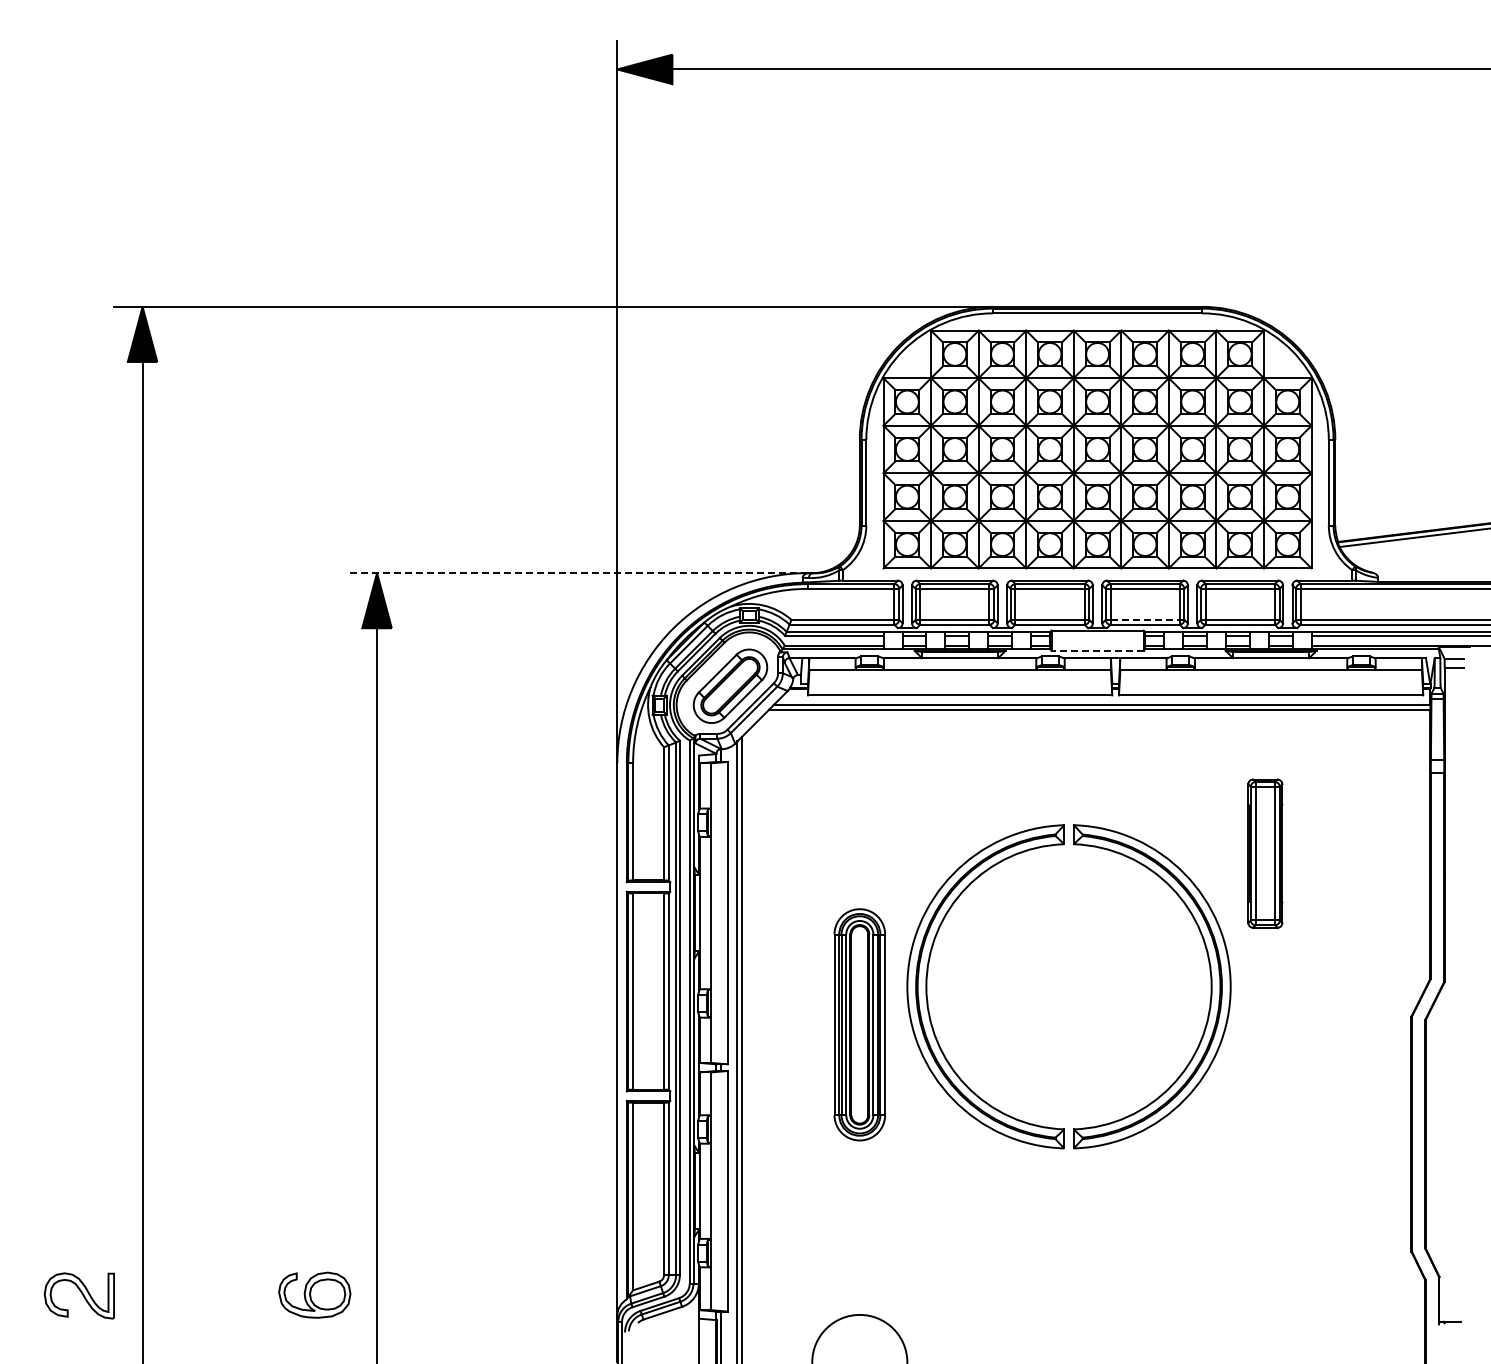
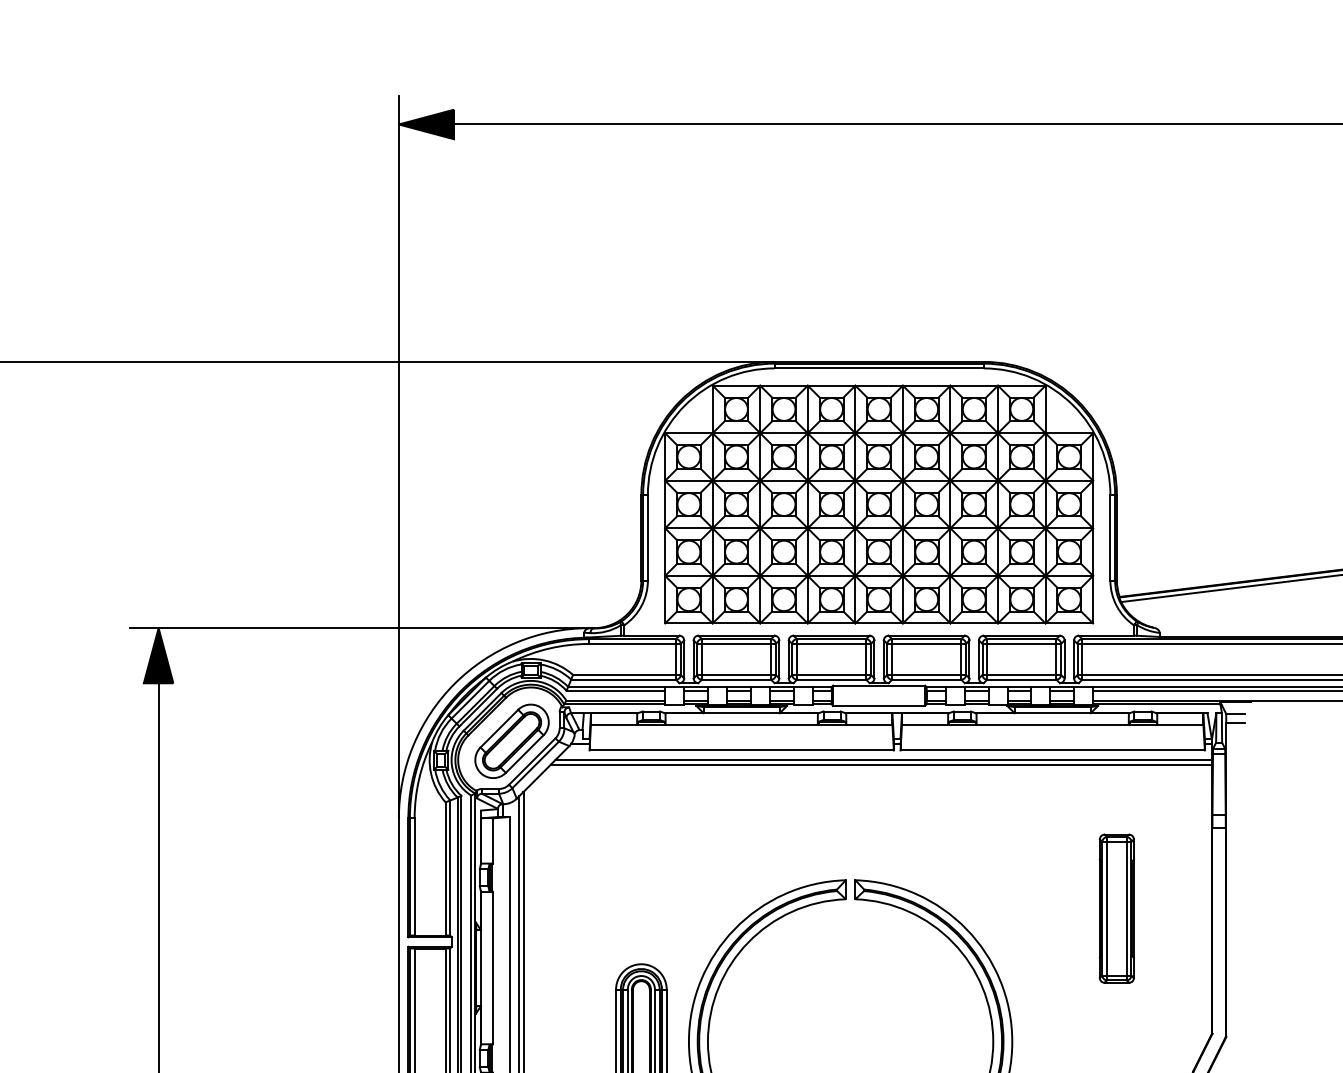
line: (577, 573) -> (359, 628), dashed -> solid
line: (1145, 619) -> (927, 674), dashed -> solid
line: (1097, 650) -> (879, 705), dashed -> solid
part: (1265, 853) -> (1117, 908), moved

